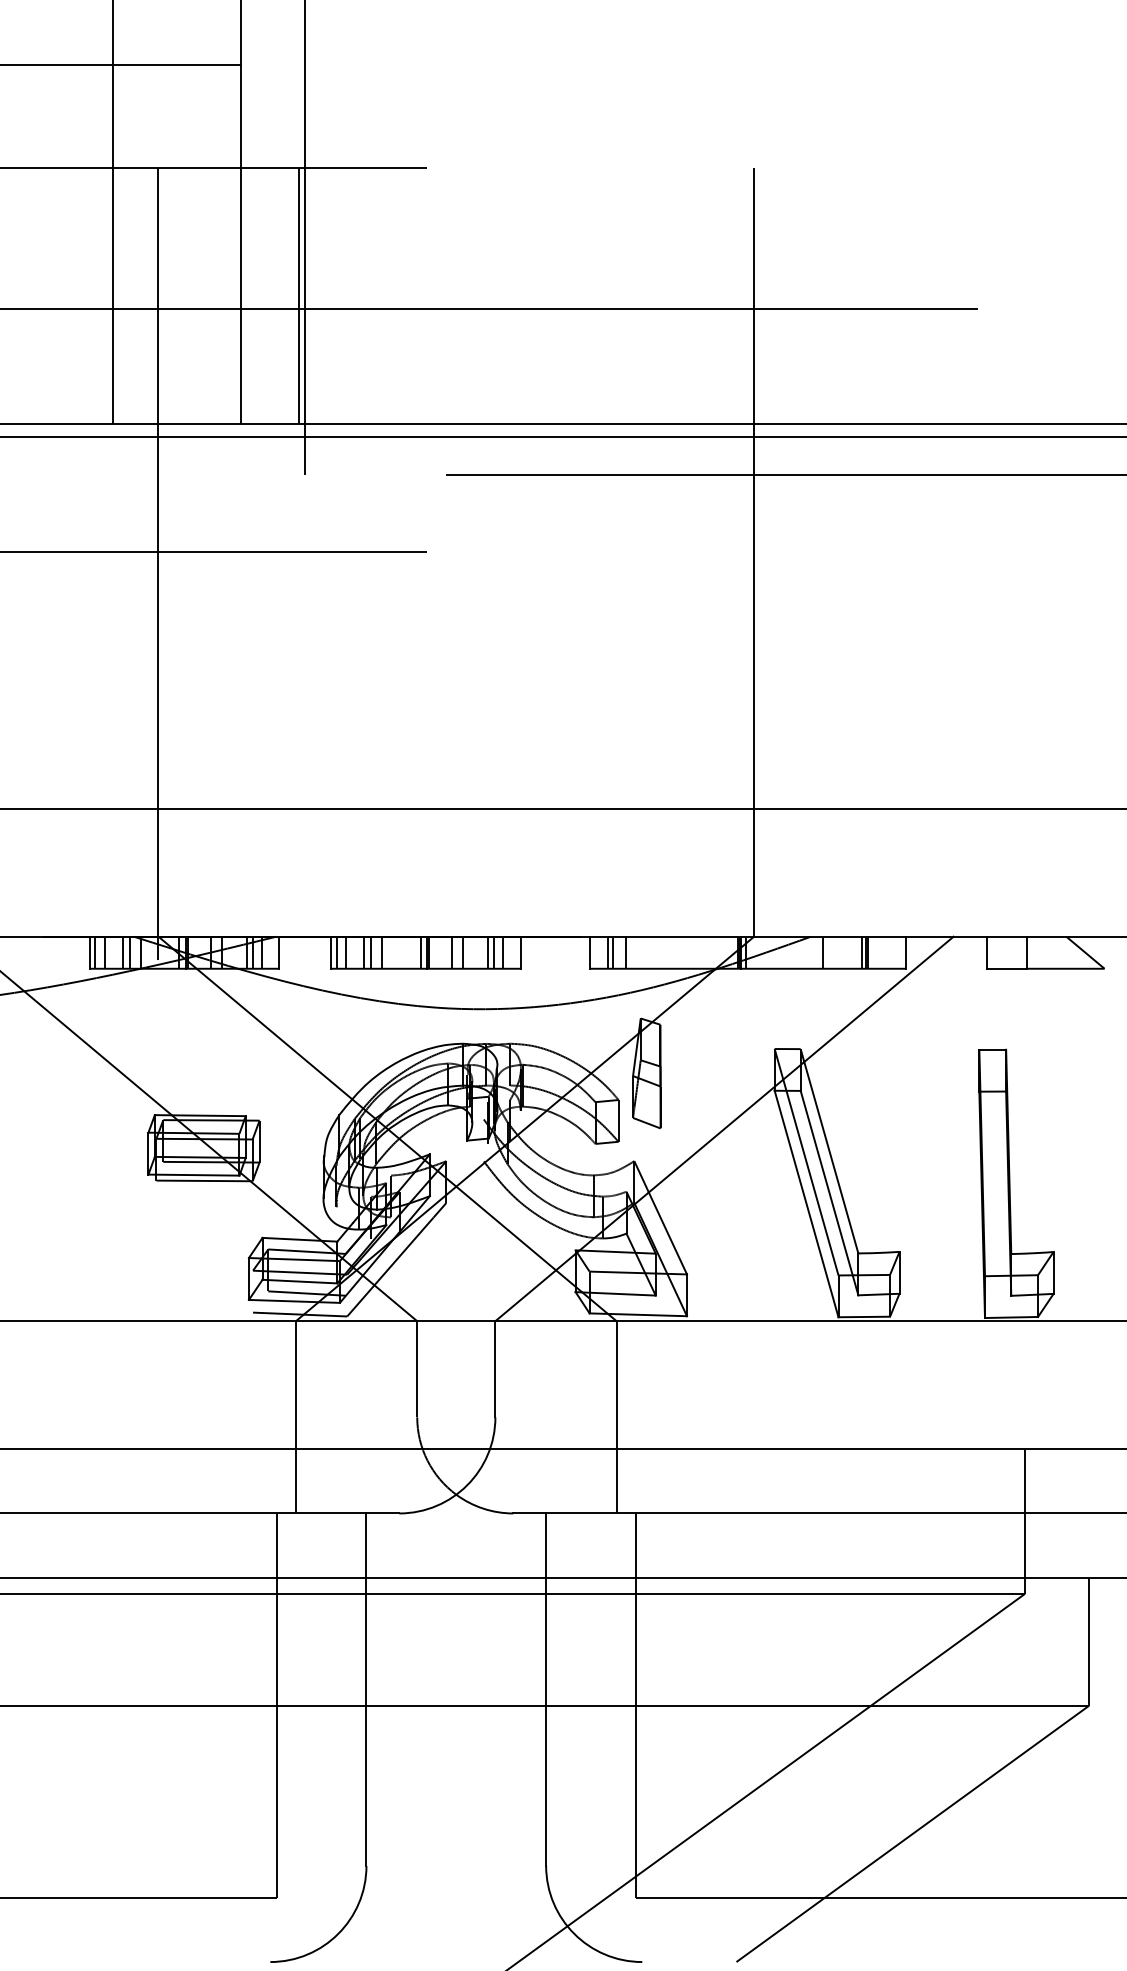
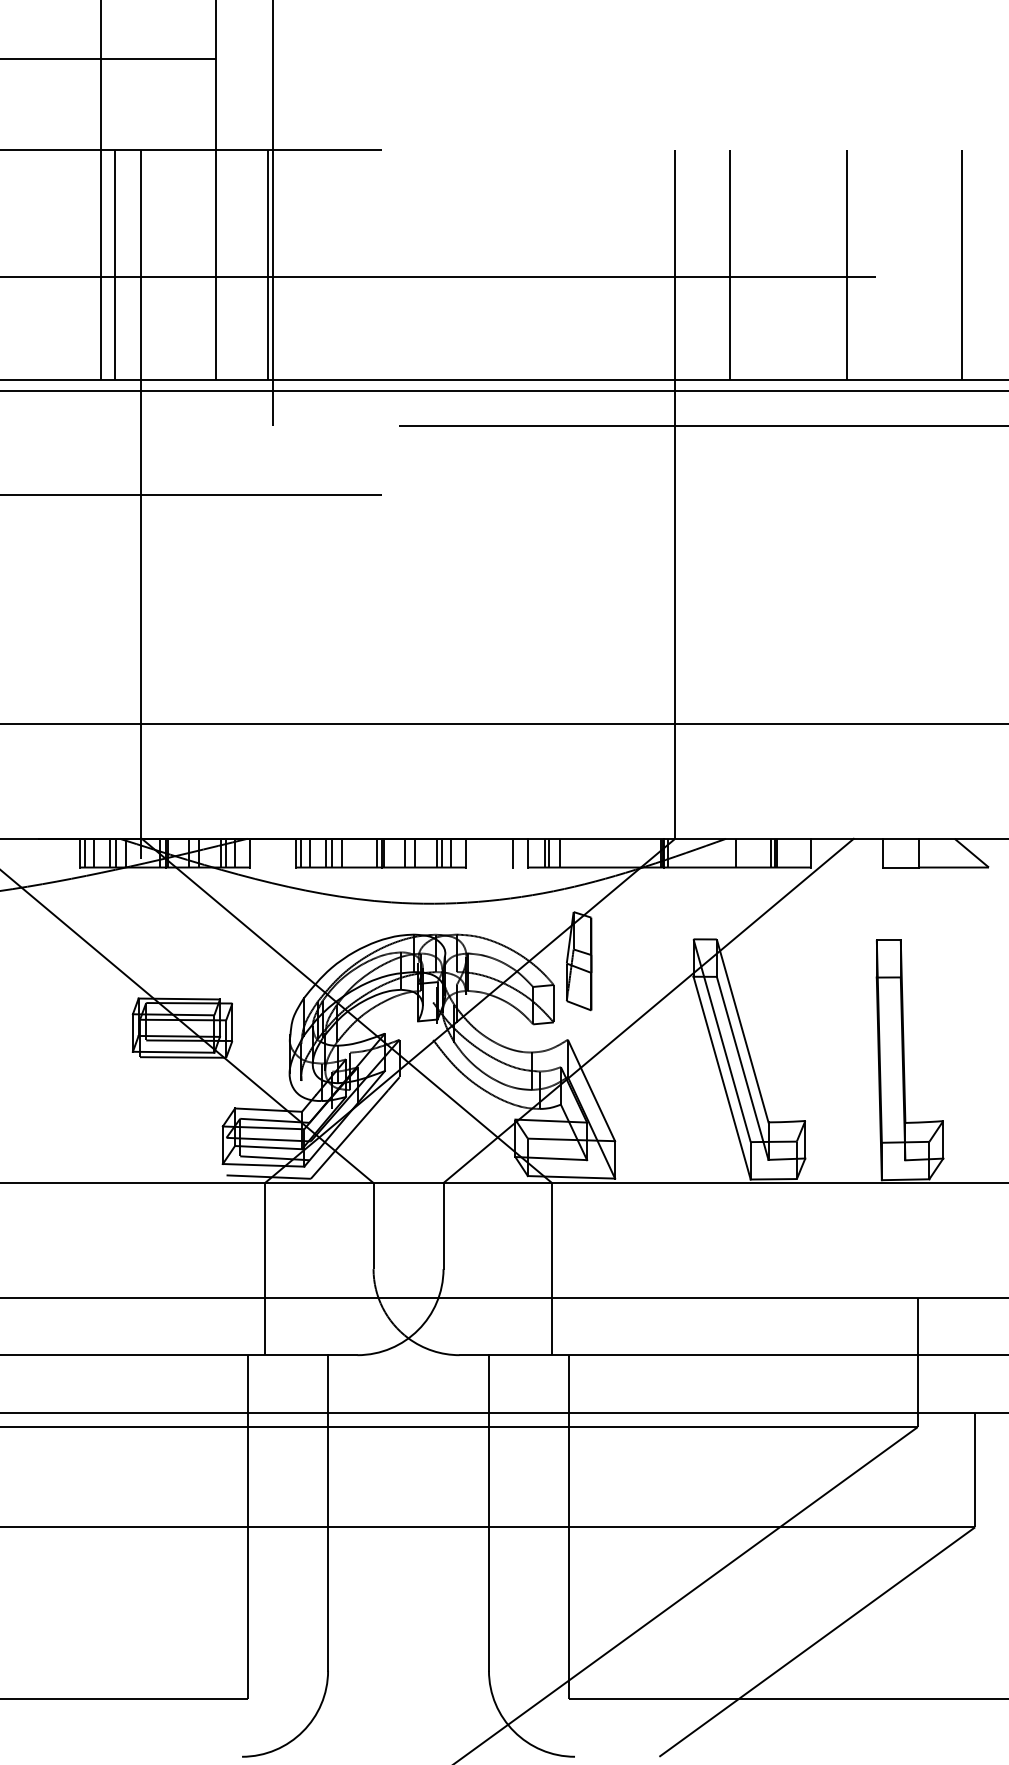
line: (128, 295) -> (115, 264), added
line: (815, 295) -> (730, 264), added
line: (945, 295) -> (846, 264), added
line: (1074, 295) -> (961, 264), added
line: (572, 952) -> (512, 852), added

